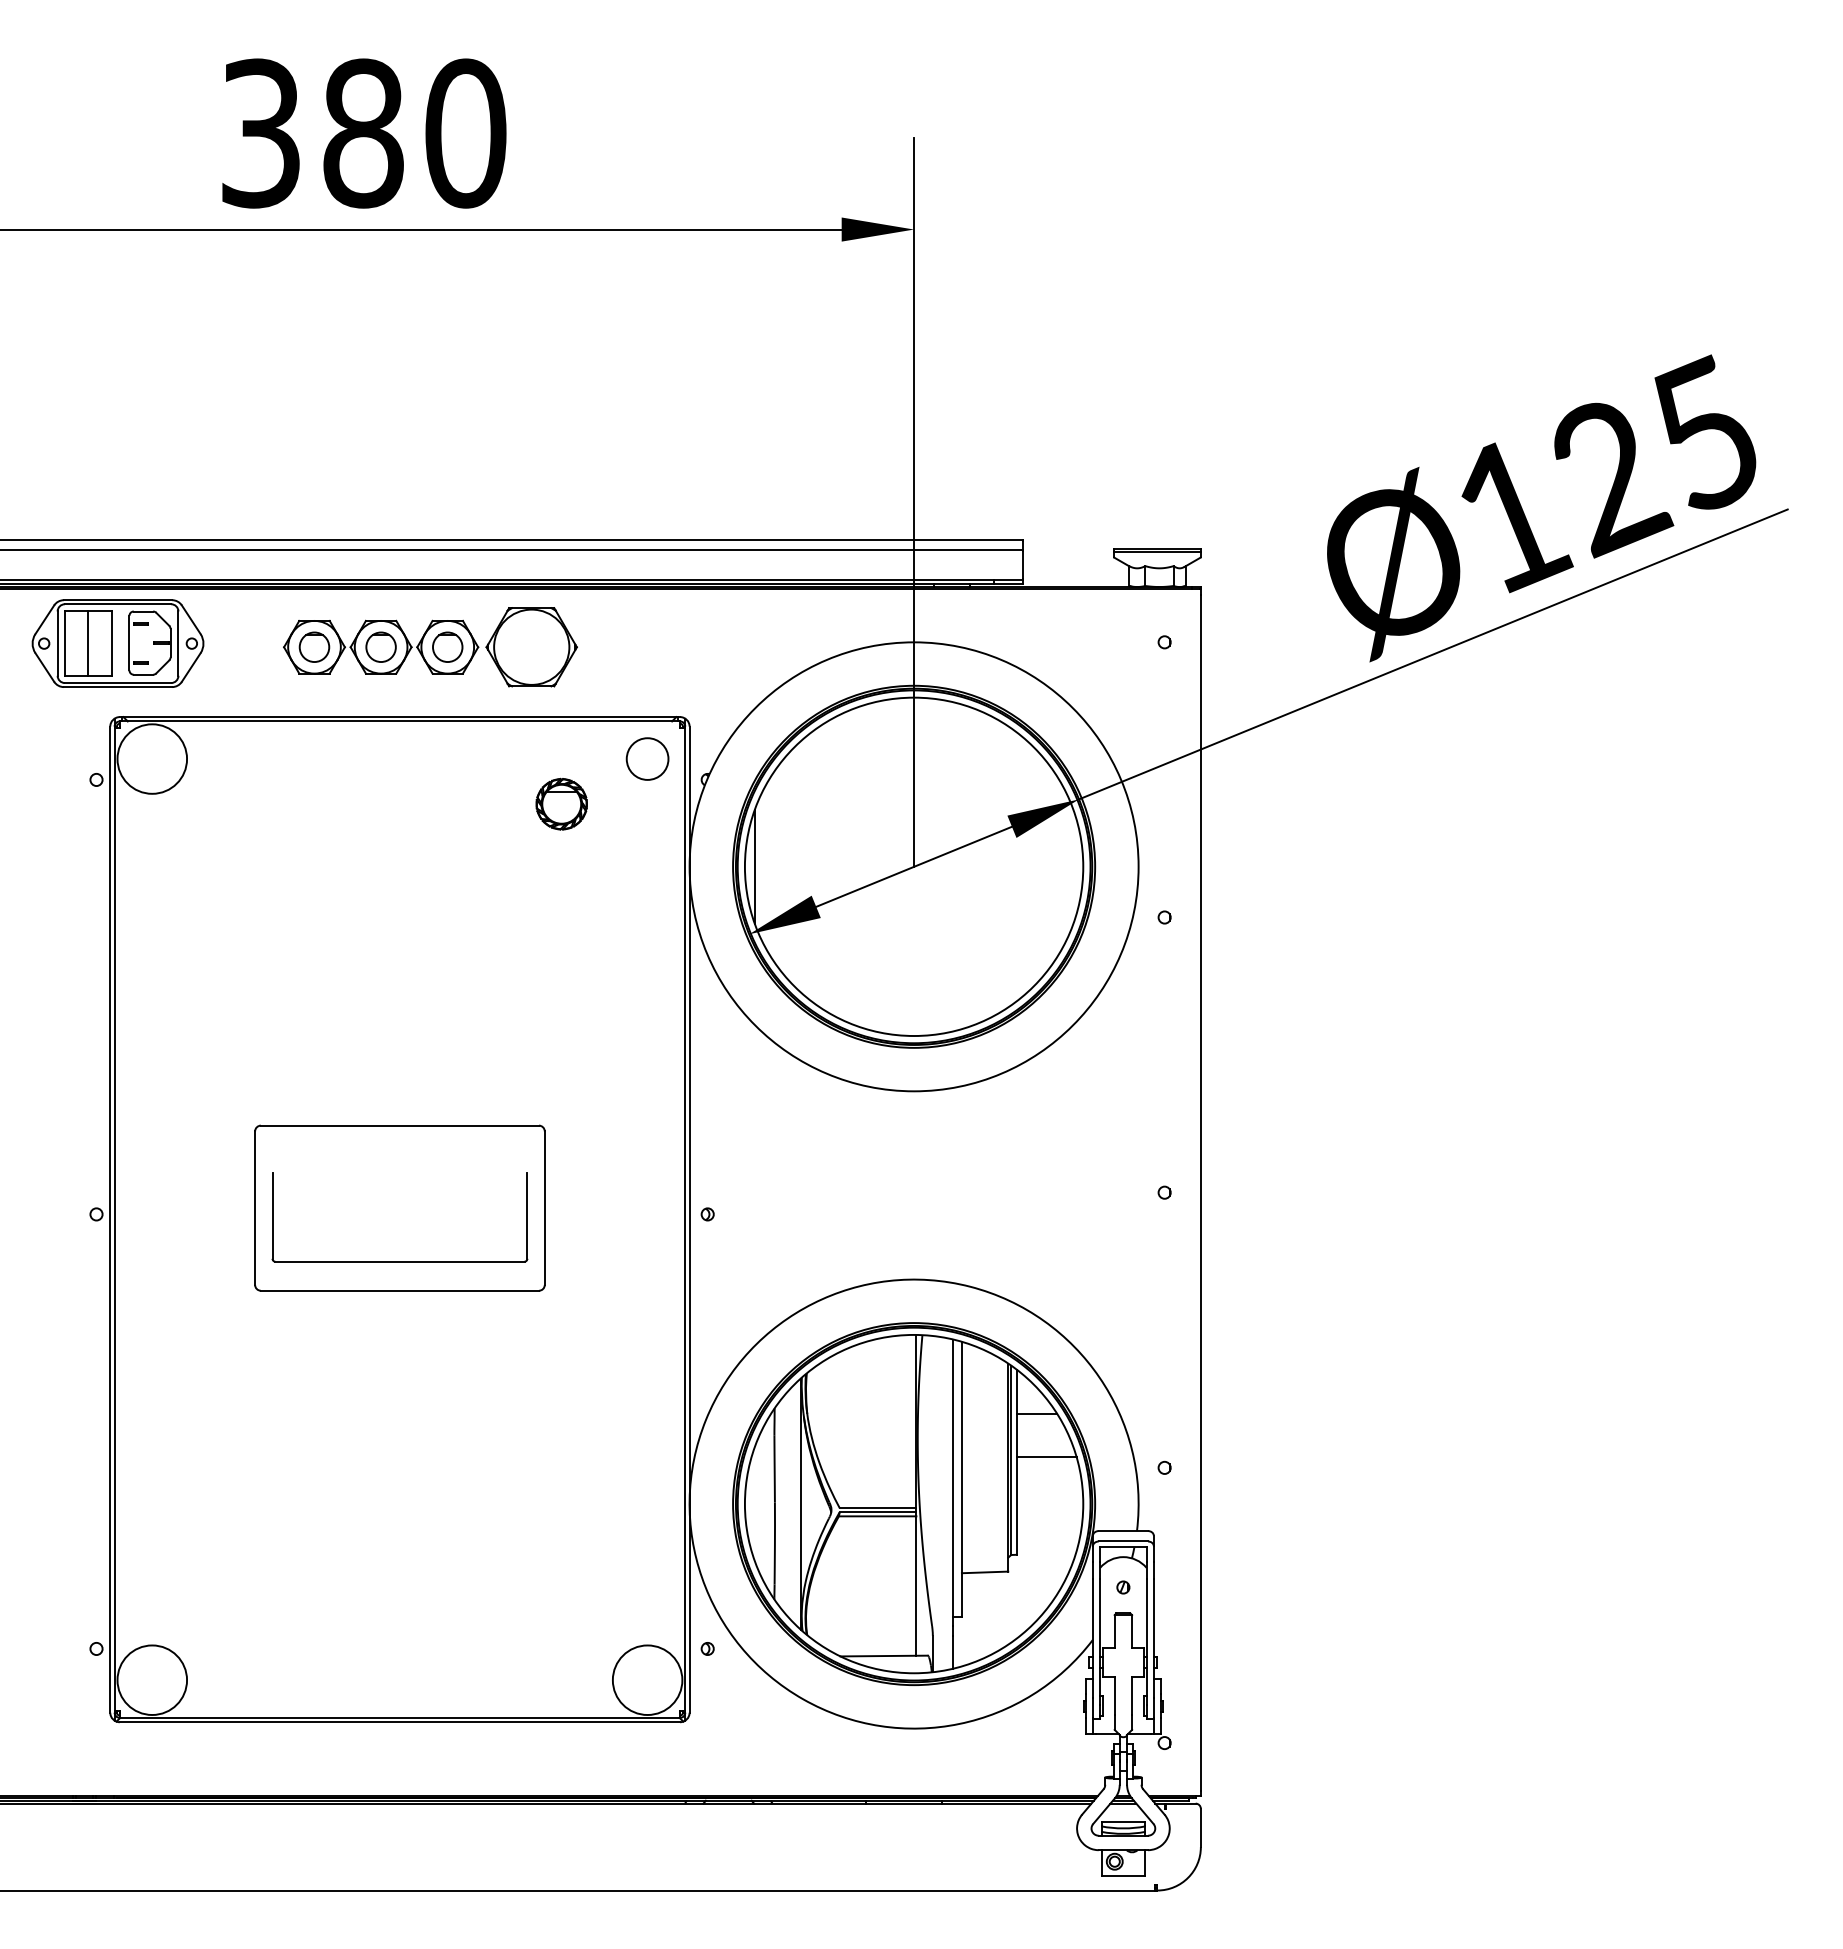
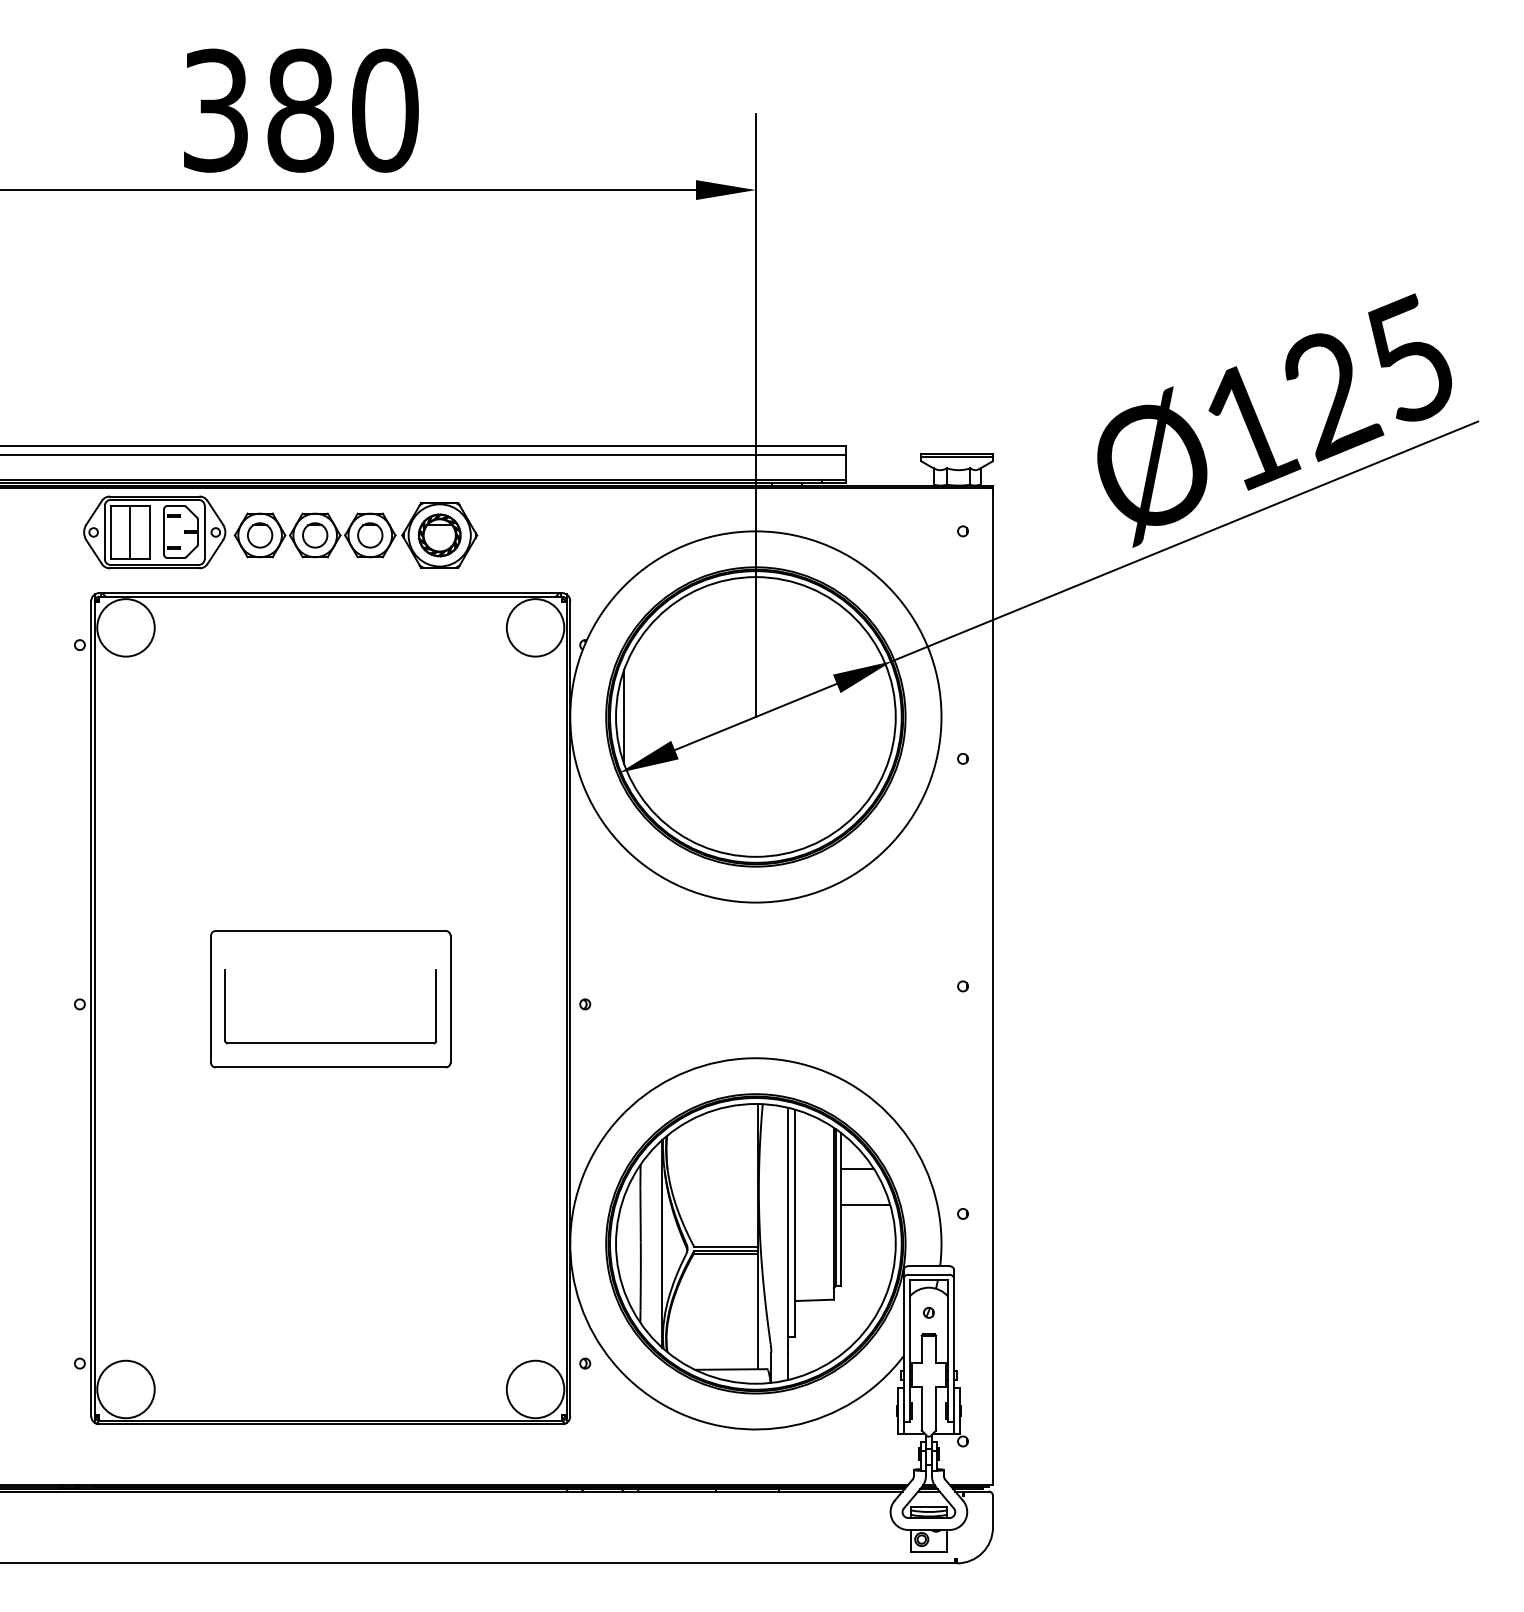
part: (117, 643) -> (154, 532), moved
circle: (647, 758) -> (535, 627), size x1.67
part: (561, 803) -> (439, 534), moved

